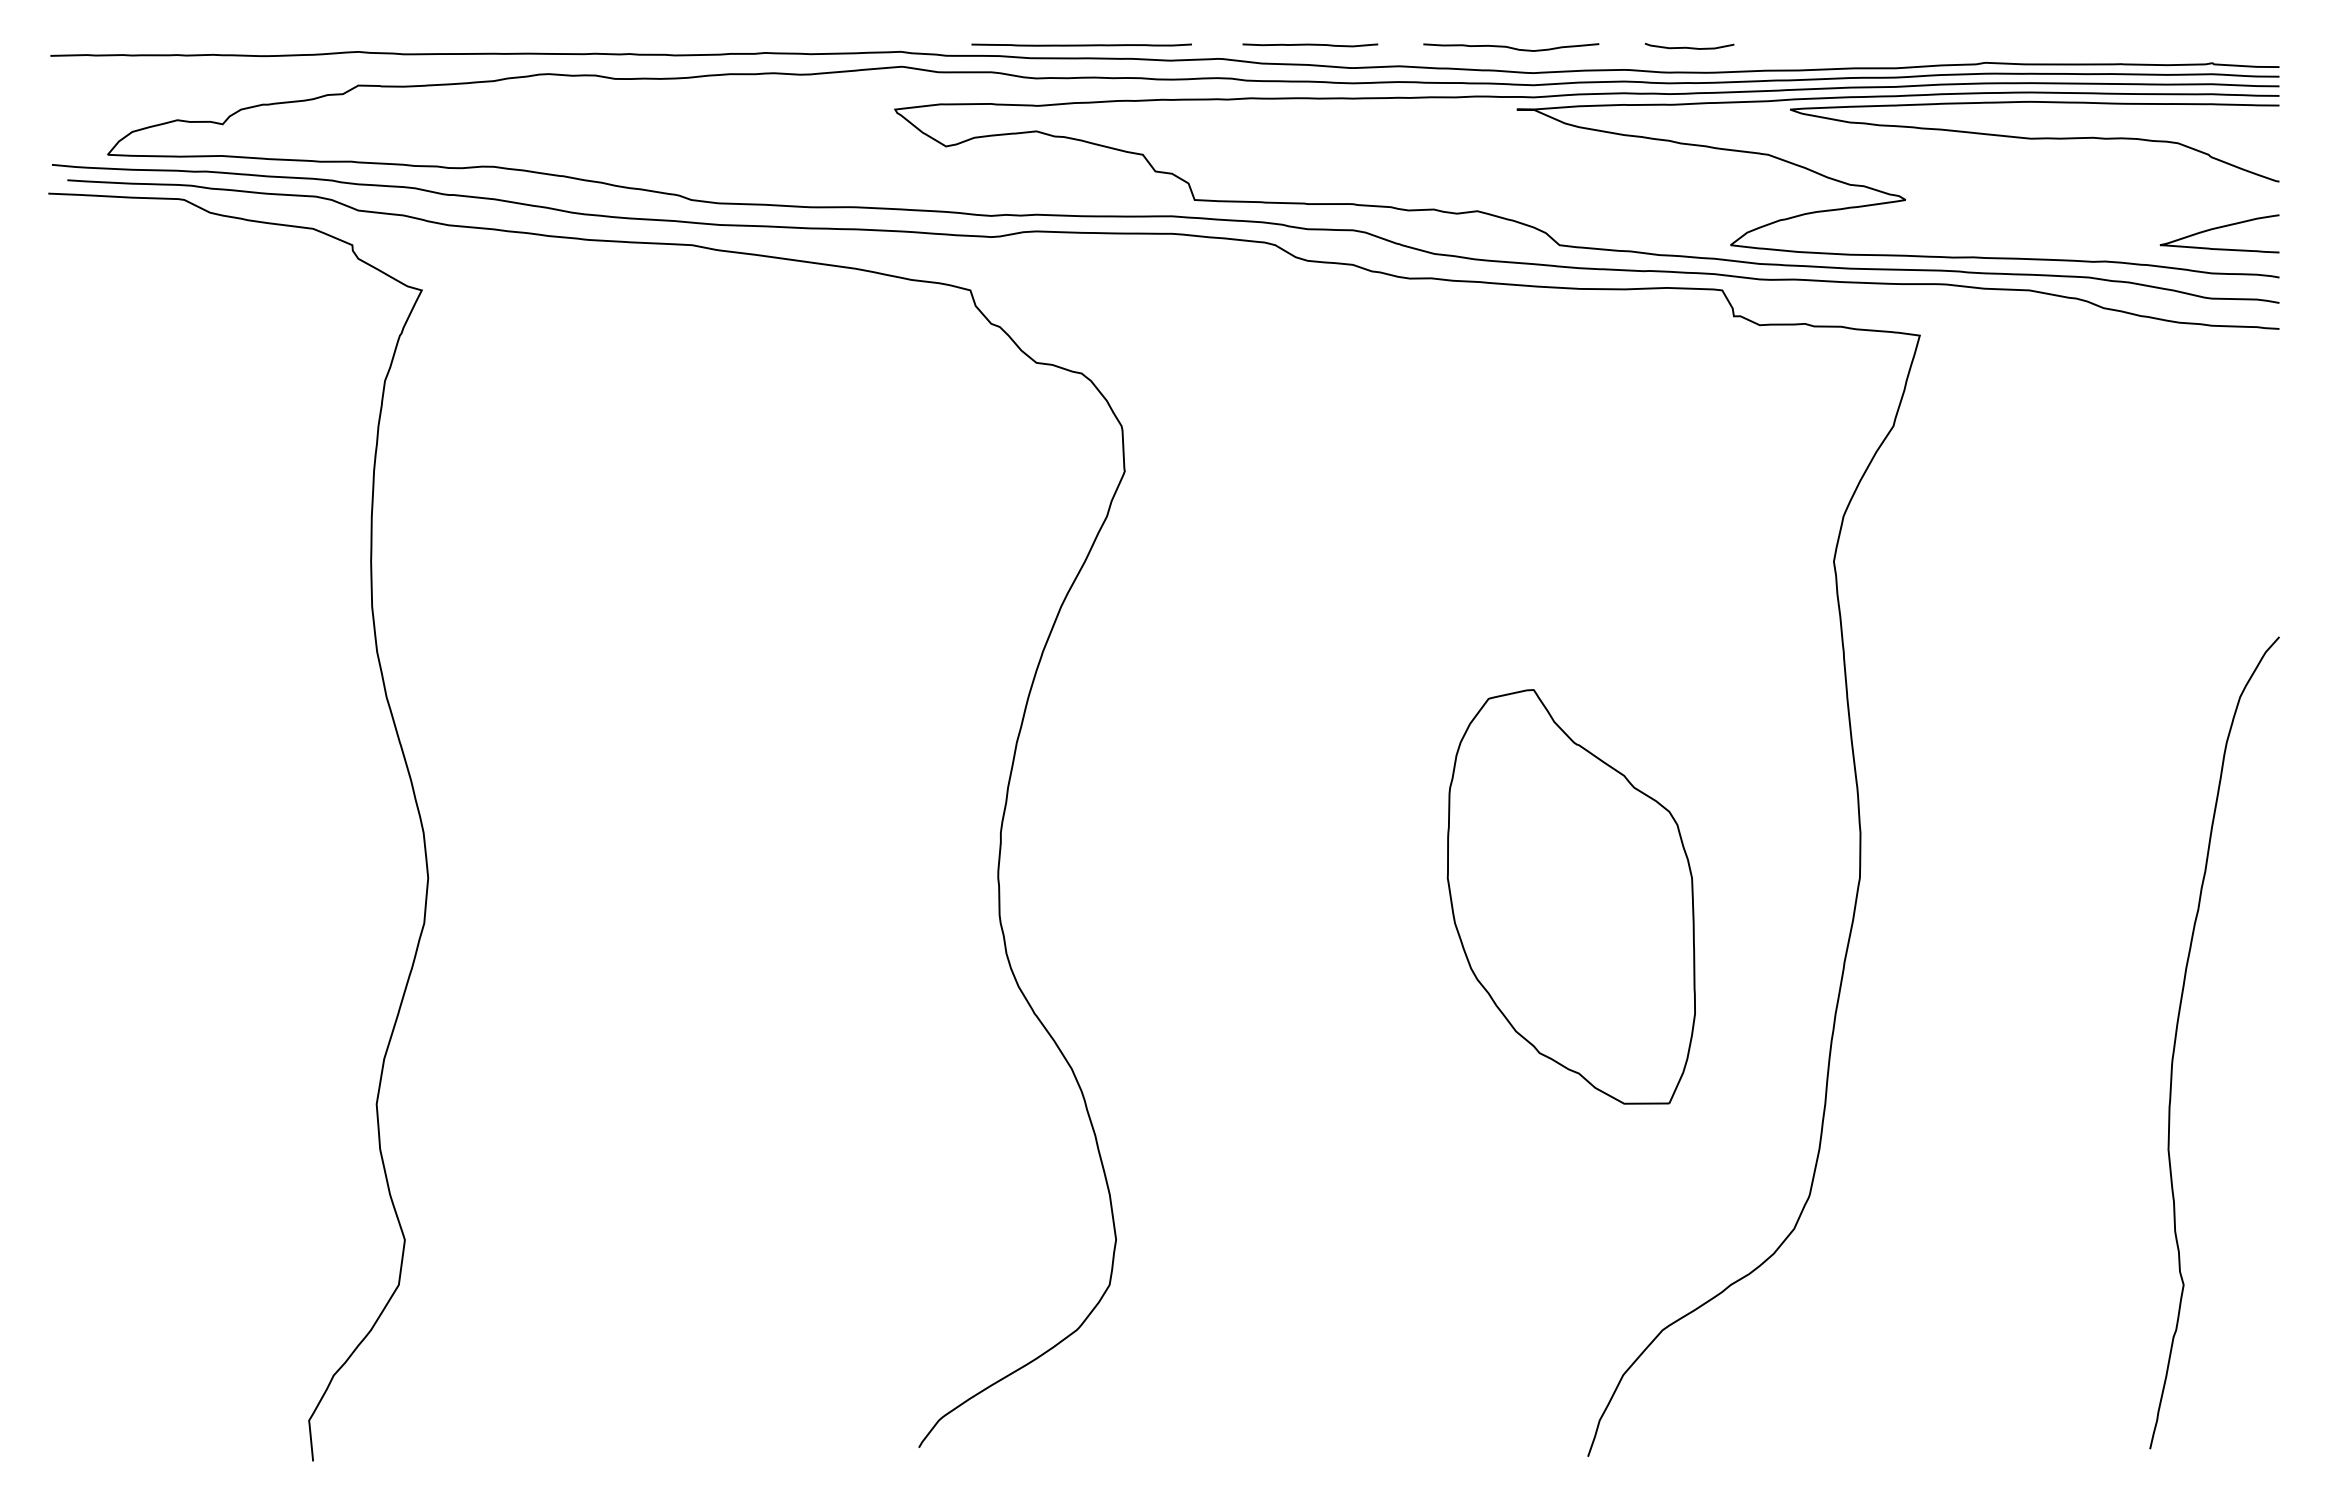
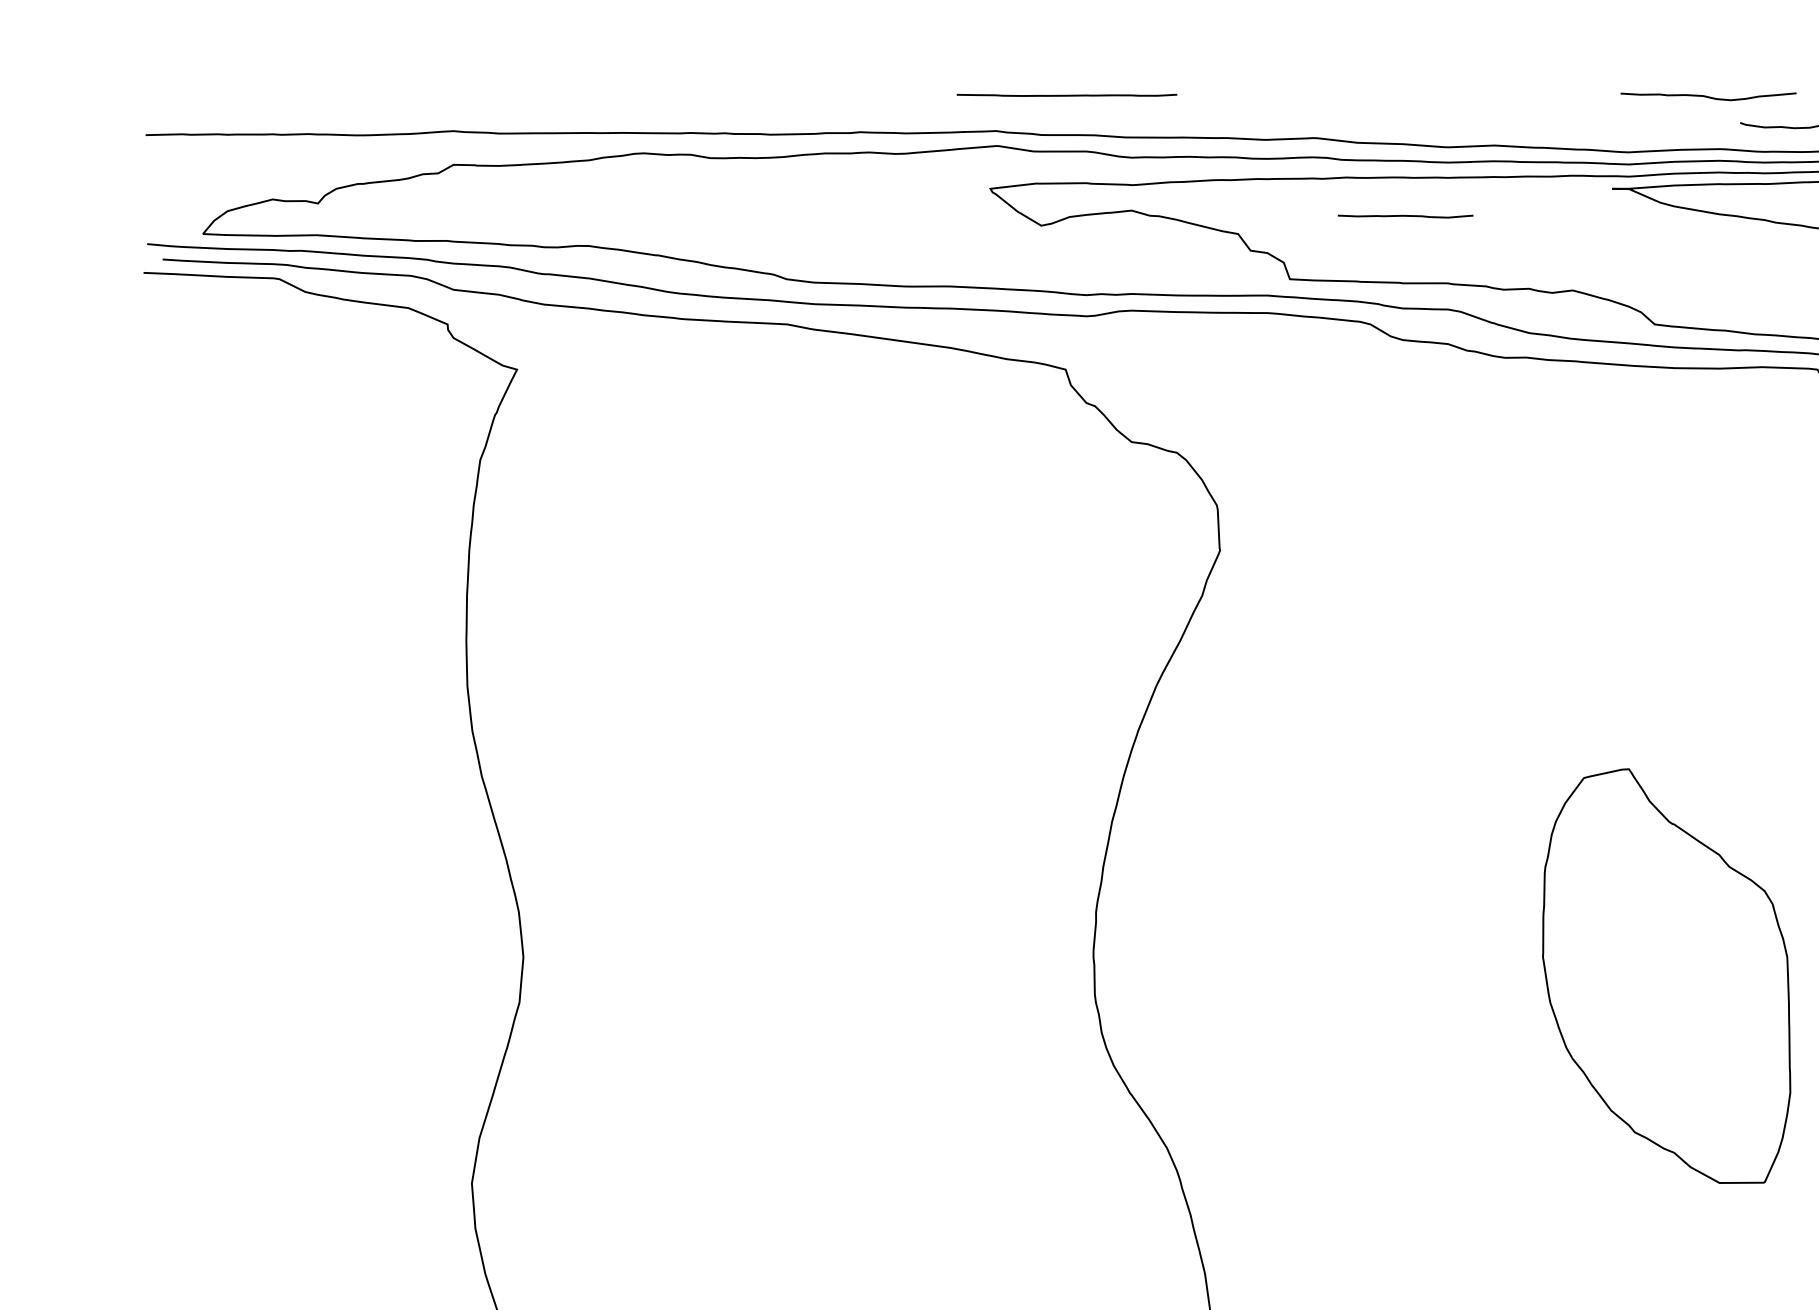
line: (1081, 44) -> (1066, 94), moved
curve: (1310, 45) -> (1405, 216), moved
curve: (1511, 47) -> (1708, 96), moved

